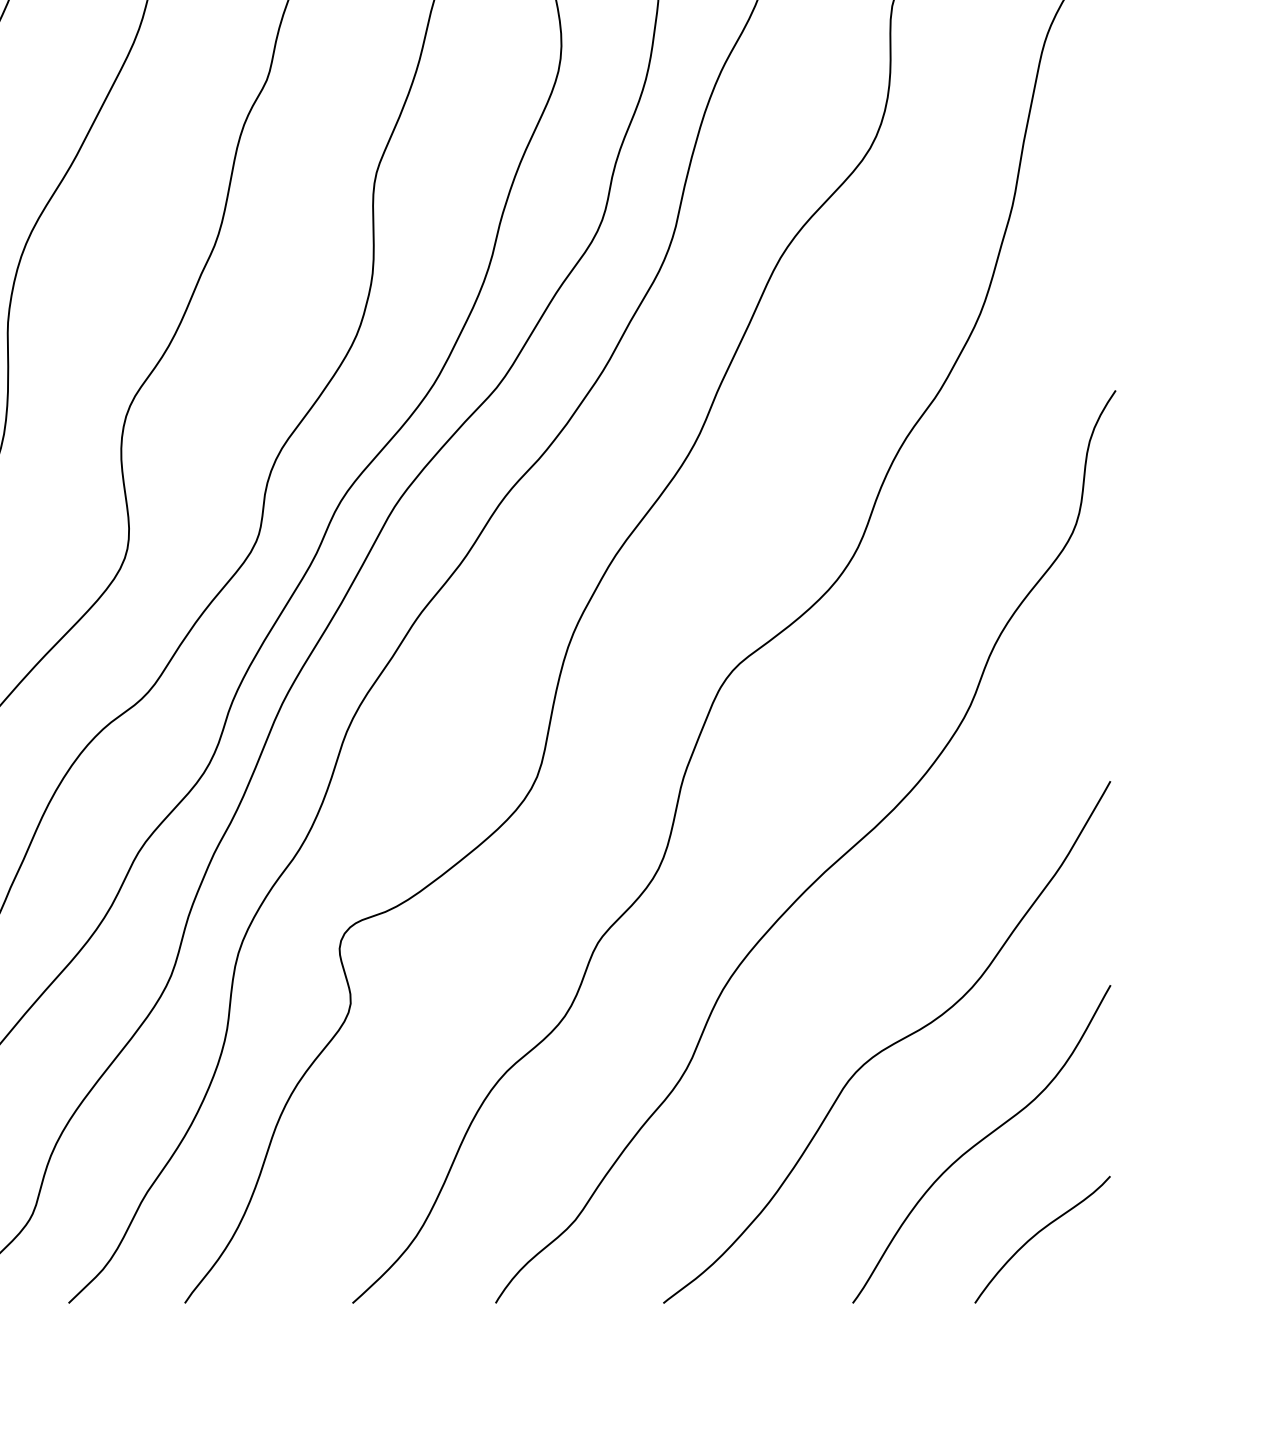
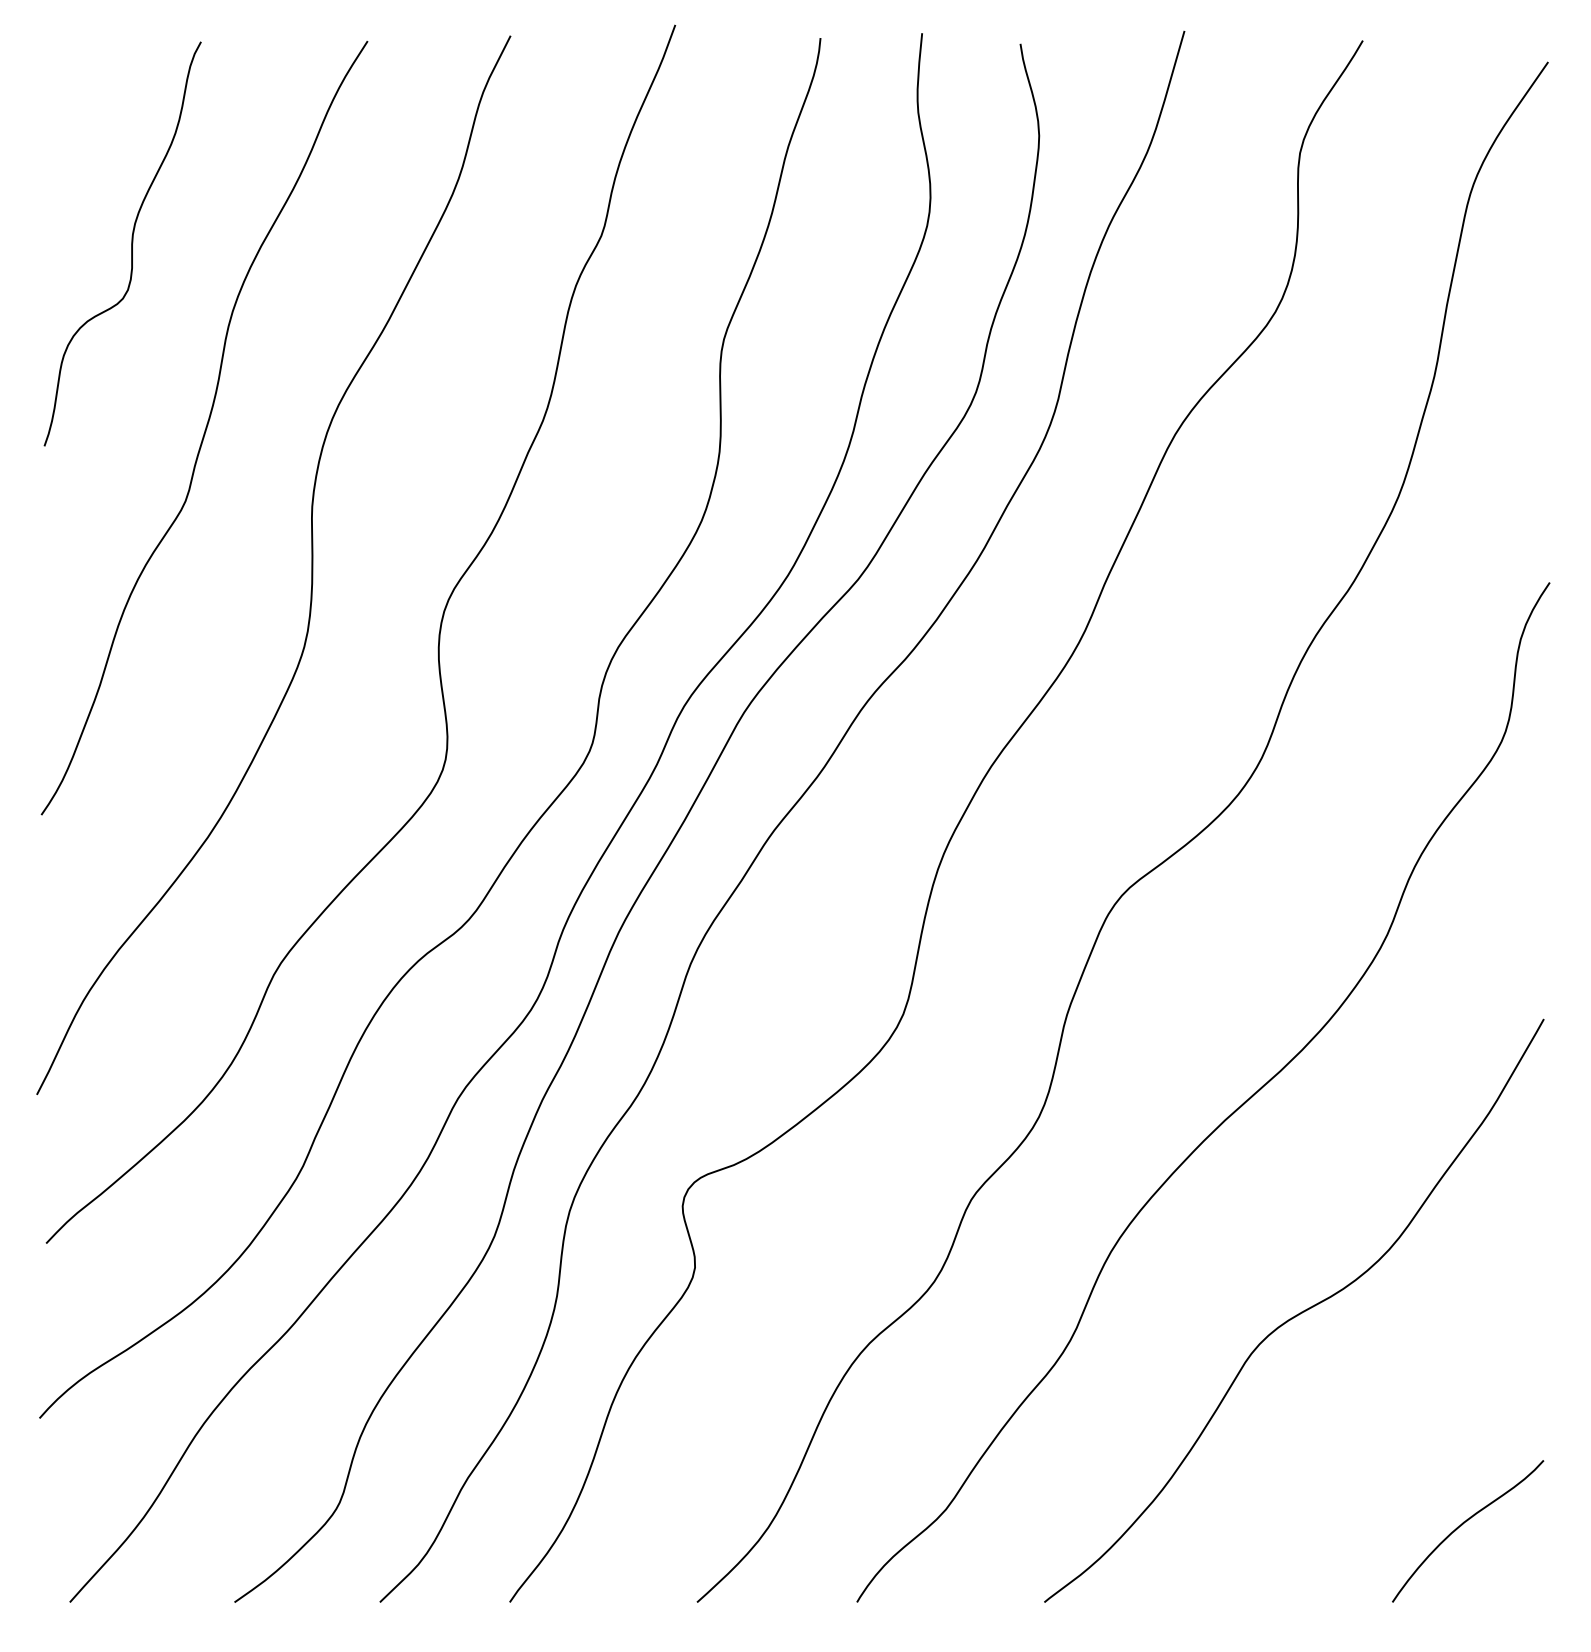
curve: (980, 1142) -> (1398, 1422), removed

